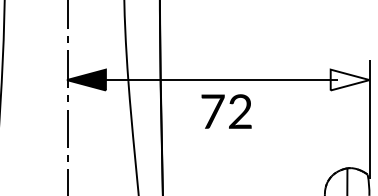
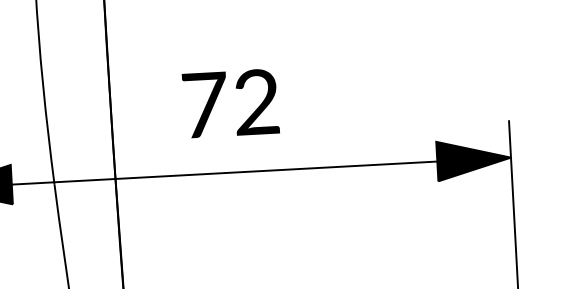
fill: (349, 79) -> (472, 158), added
text: (226, 111) -> (230, 103), moved

